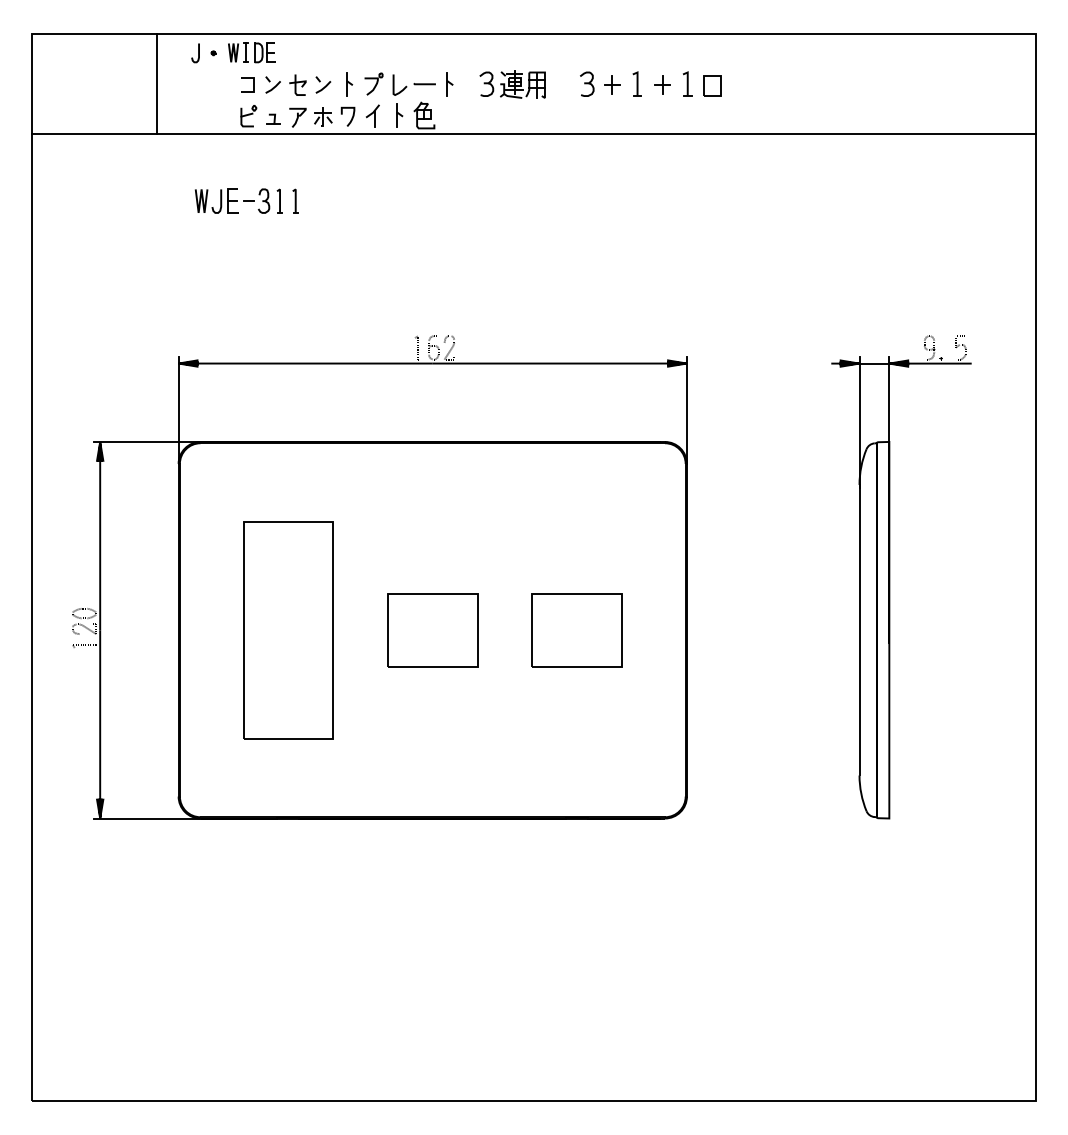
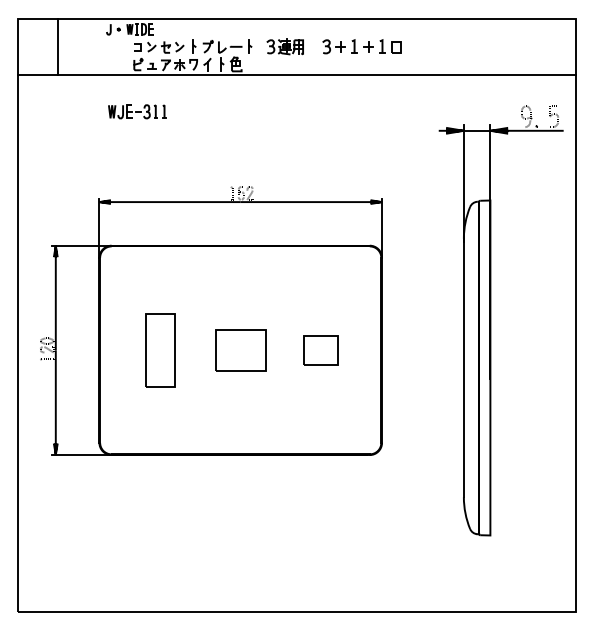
line: (157, 83) -> (57, 46), moved
part: (901, 576) -> (501, 320), size x1.6
part: (288, 630) -> (160, 350), size x0.6
part: (576, 630) -> (320, 350), size x0.7

